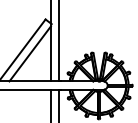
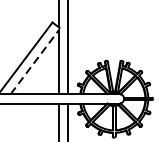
line: (30, 53) -> (35, 61), solid -> dashed

